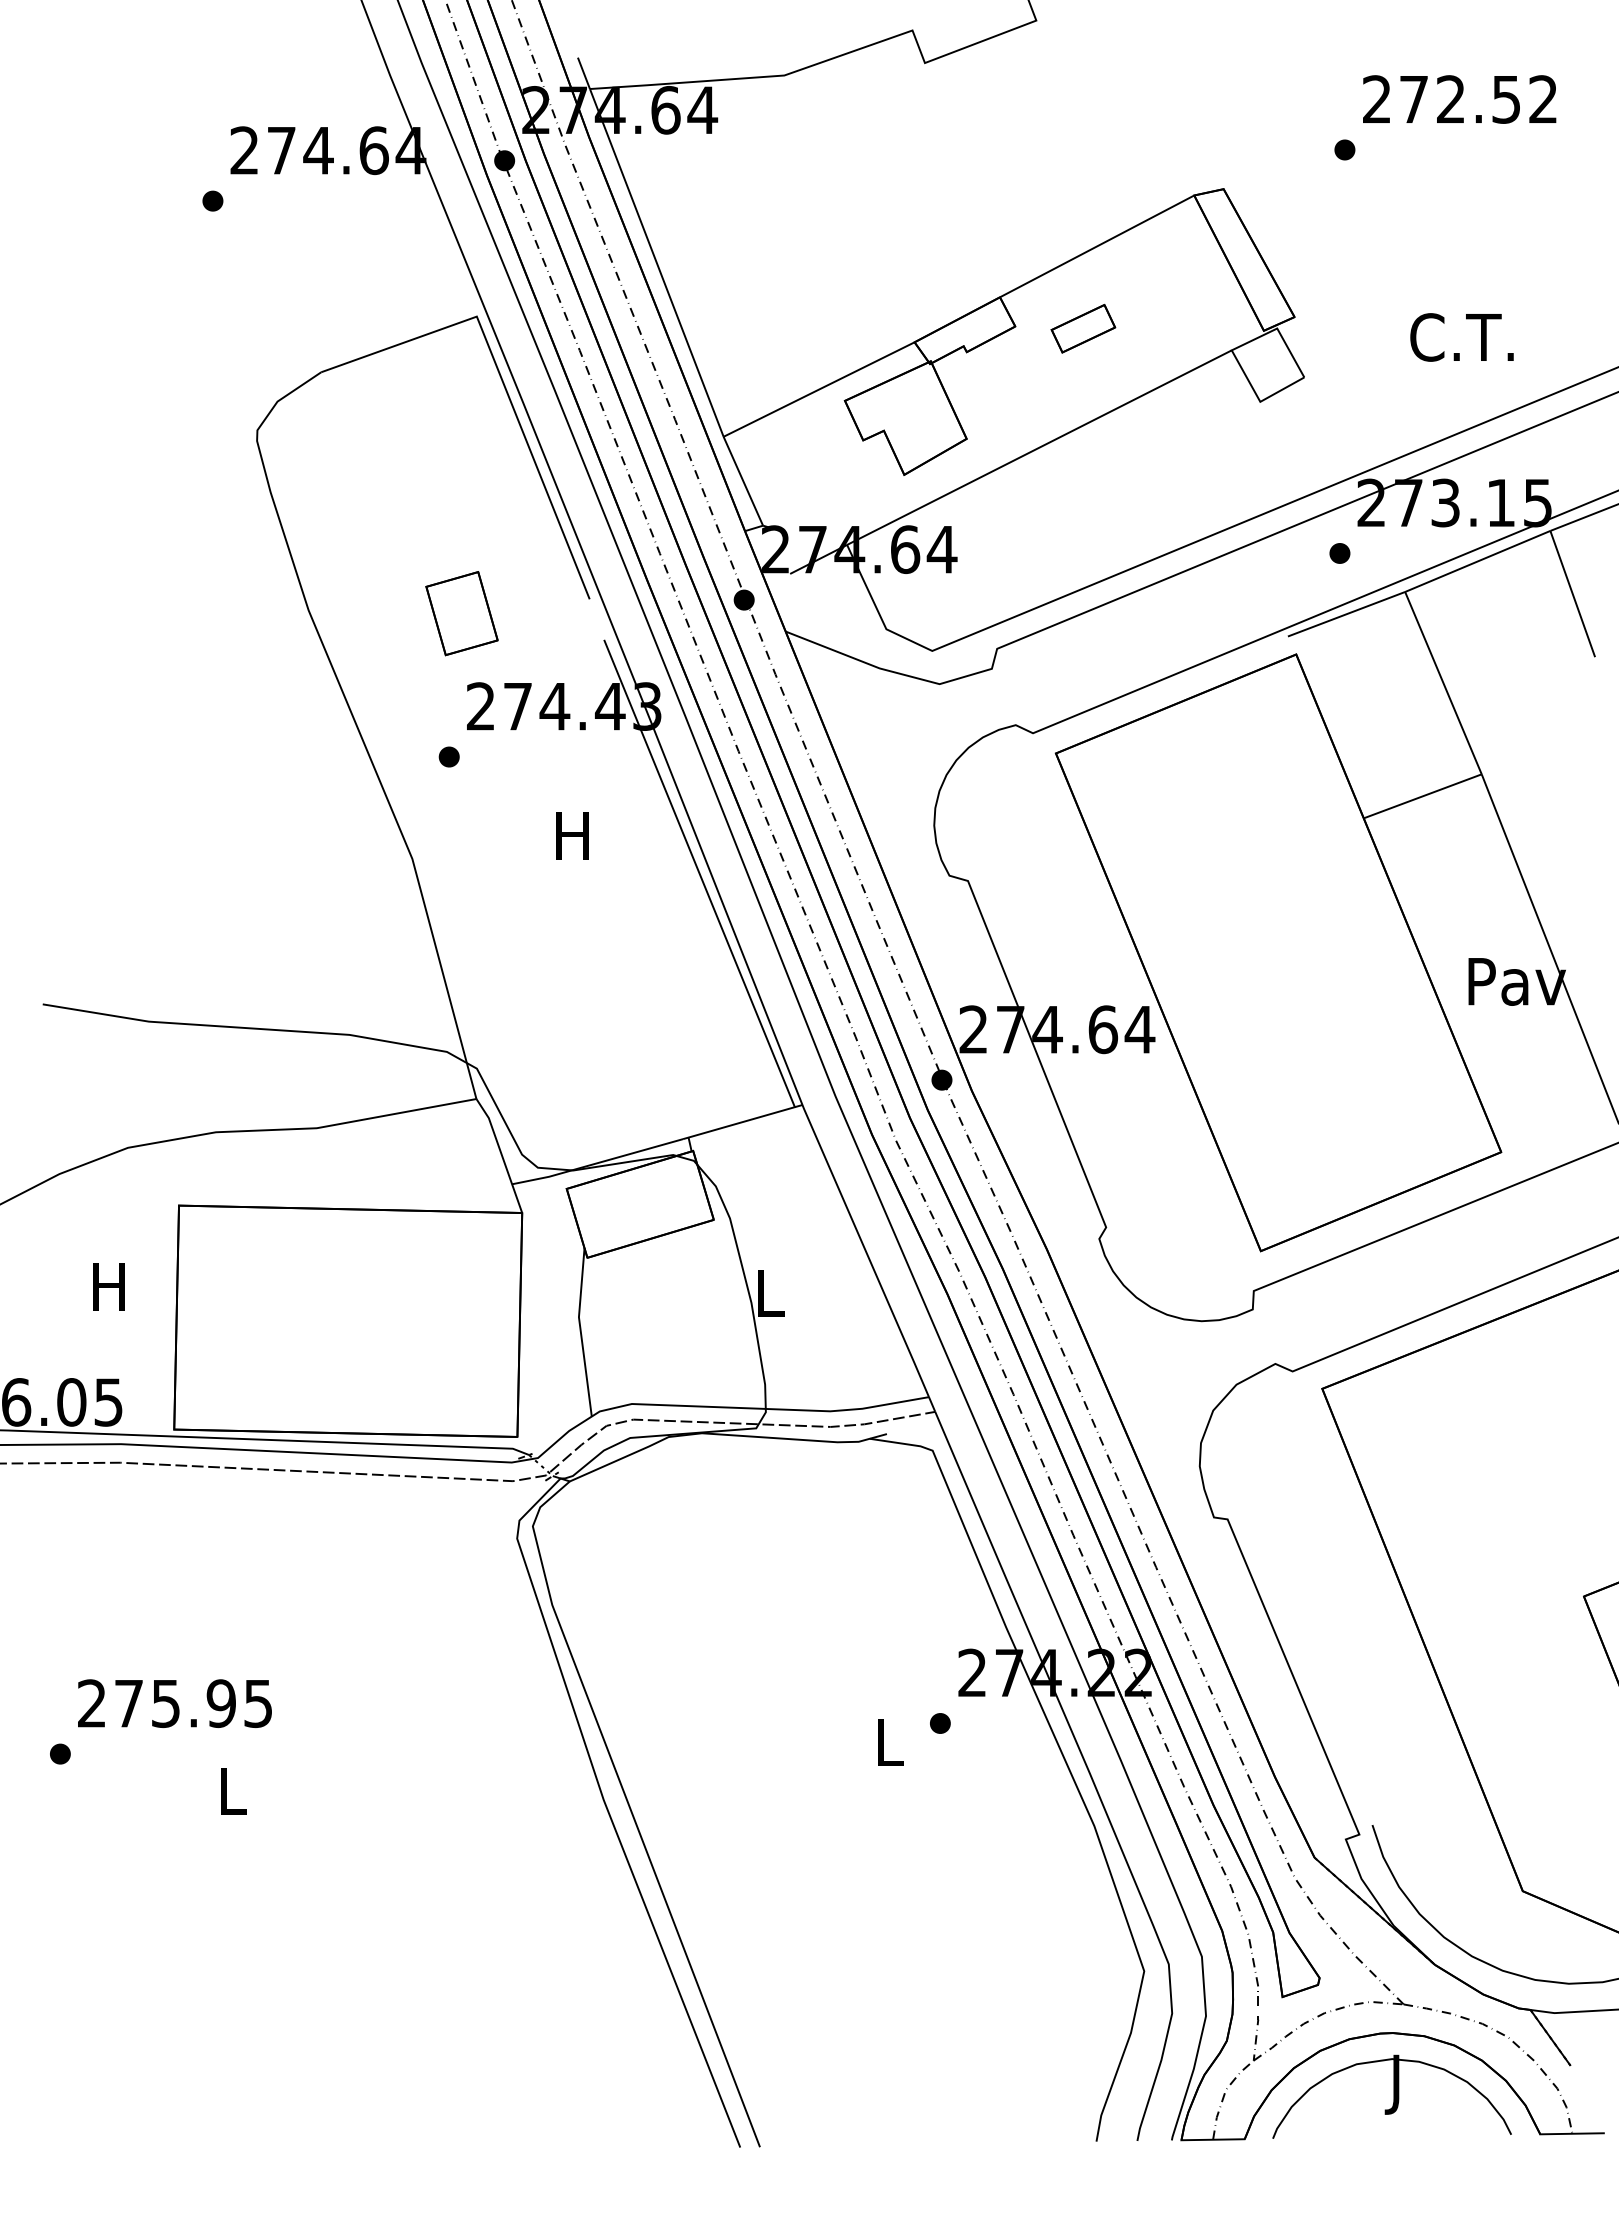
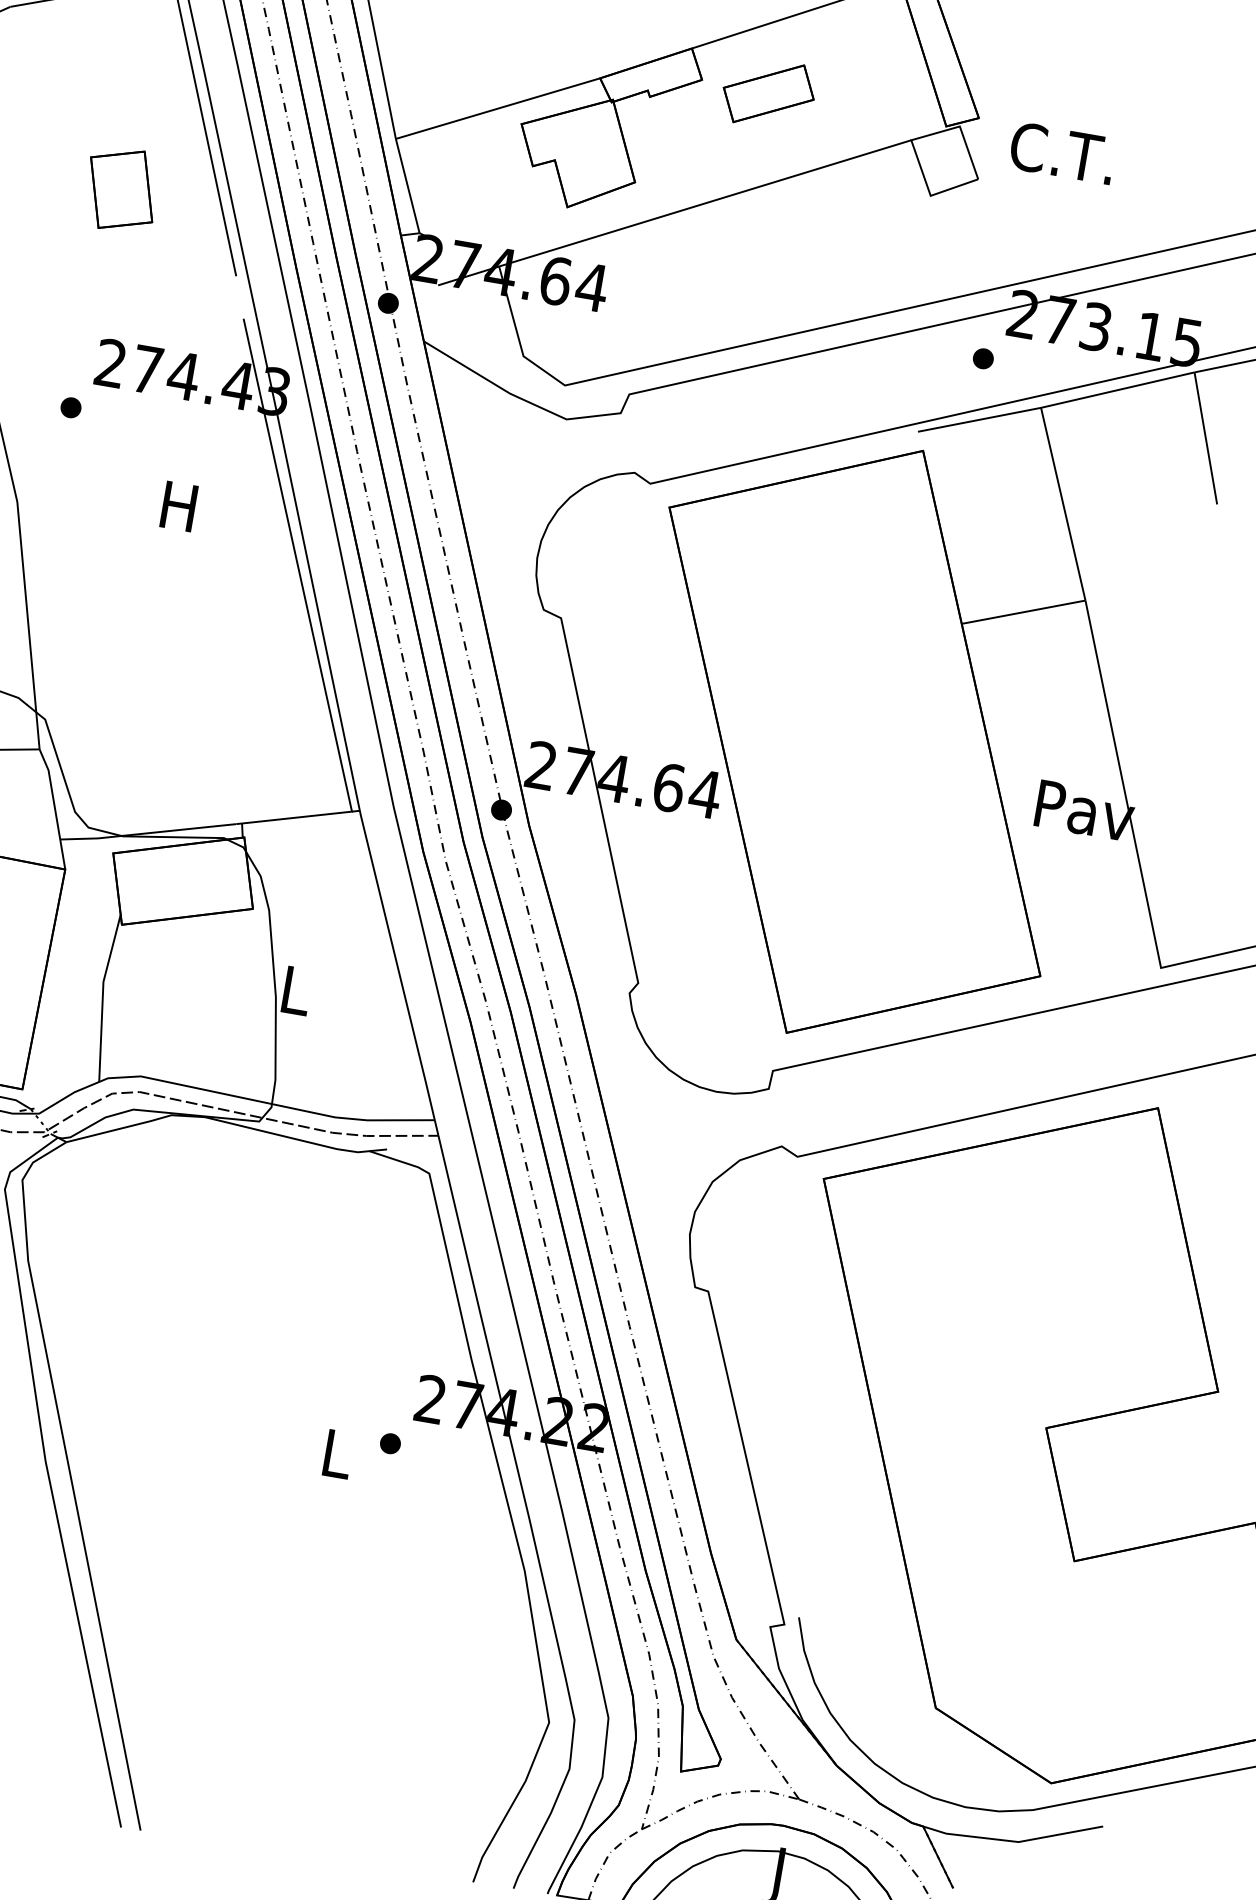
part: (1083, 328) -> (768, 93), size x1.43
text: (1461, 337) -> (1062, 153), moved
part: (461, 613) -> (121, 189), moved

